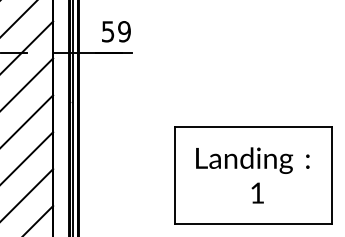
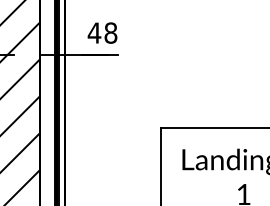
text: (115, 31) -> (101, 32), 59 -> 48

